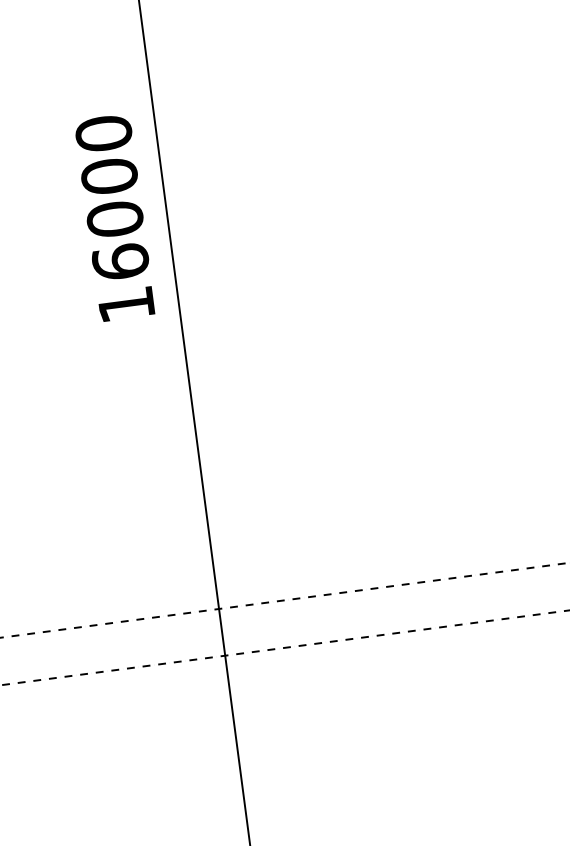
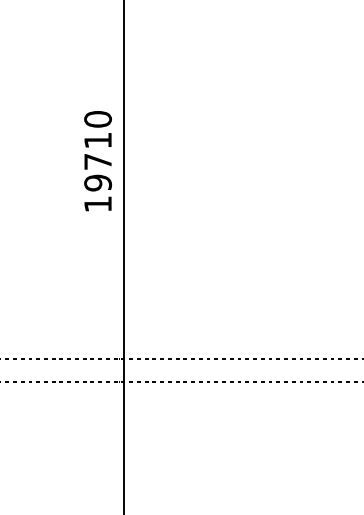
text: (115, 218) -> (98, 161), 16000 -> 19710

